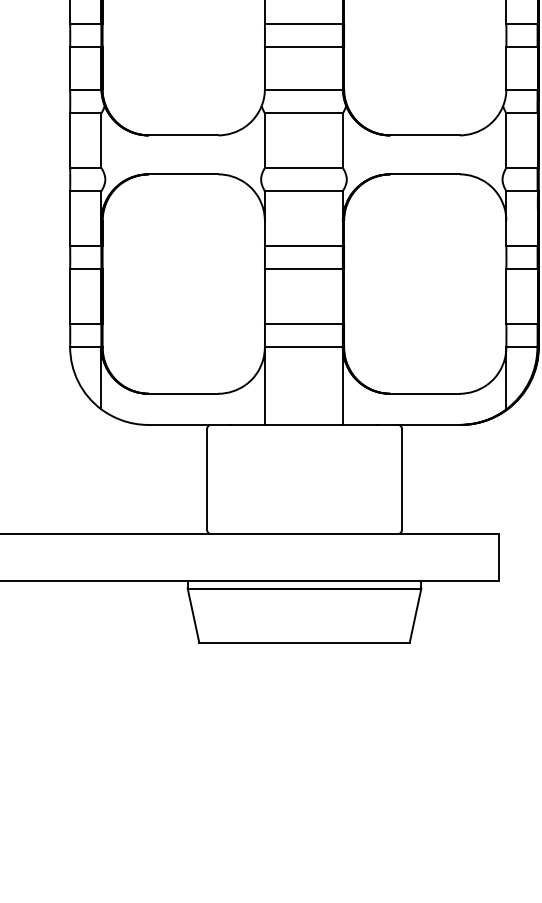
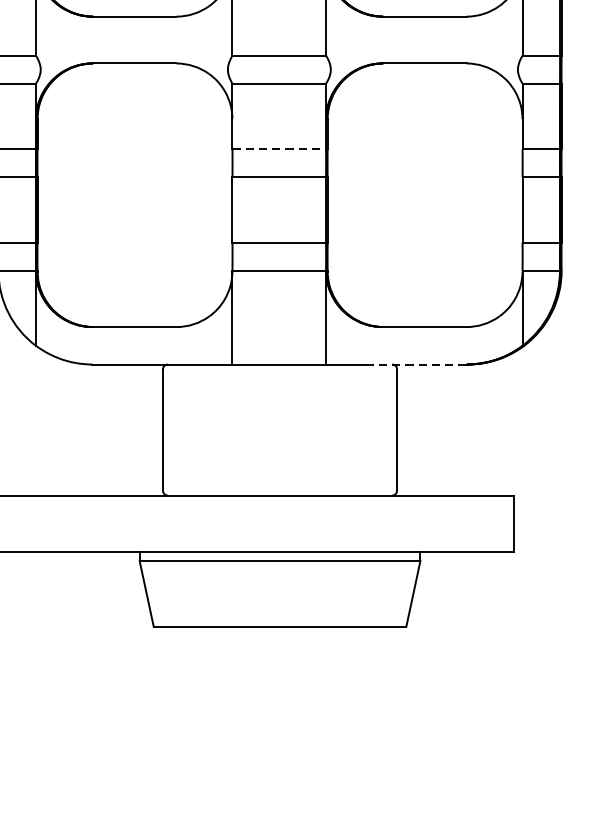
line: (303, 245) -> (278, 148), solid -> dashed
line: (417, 424) -> (415, 363), solid -> dashed

